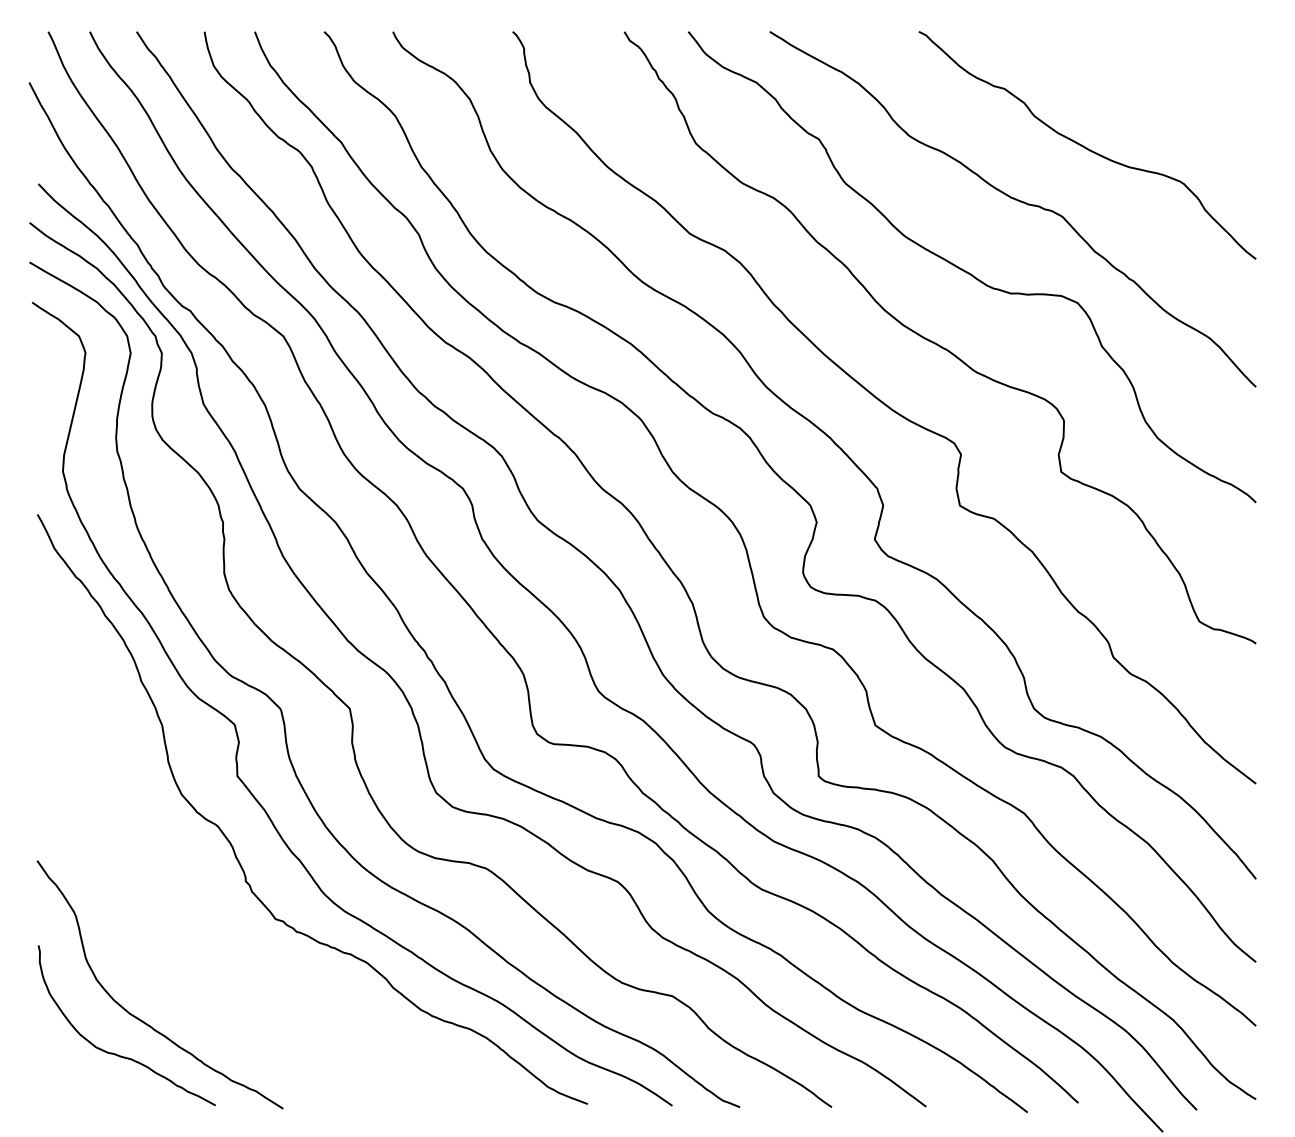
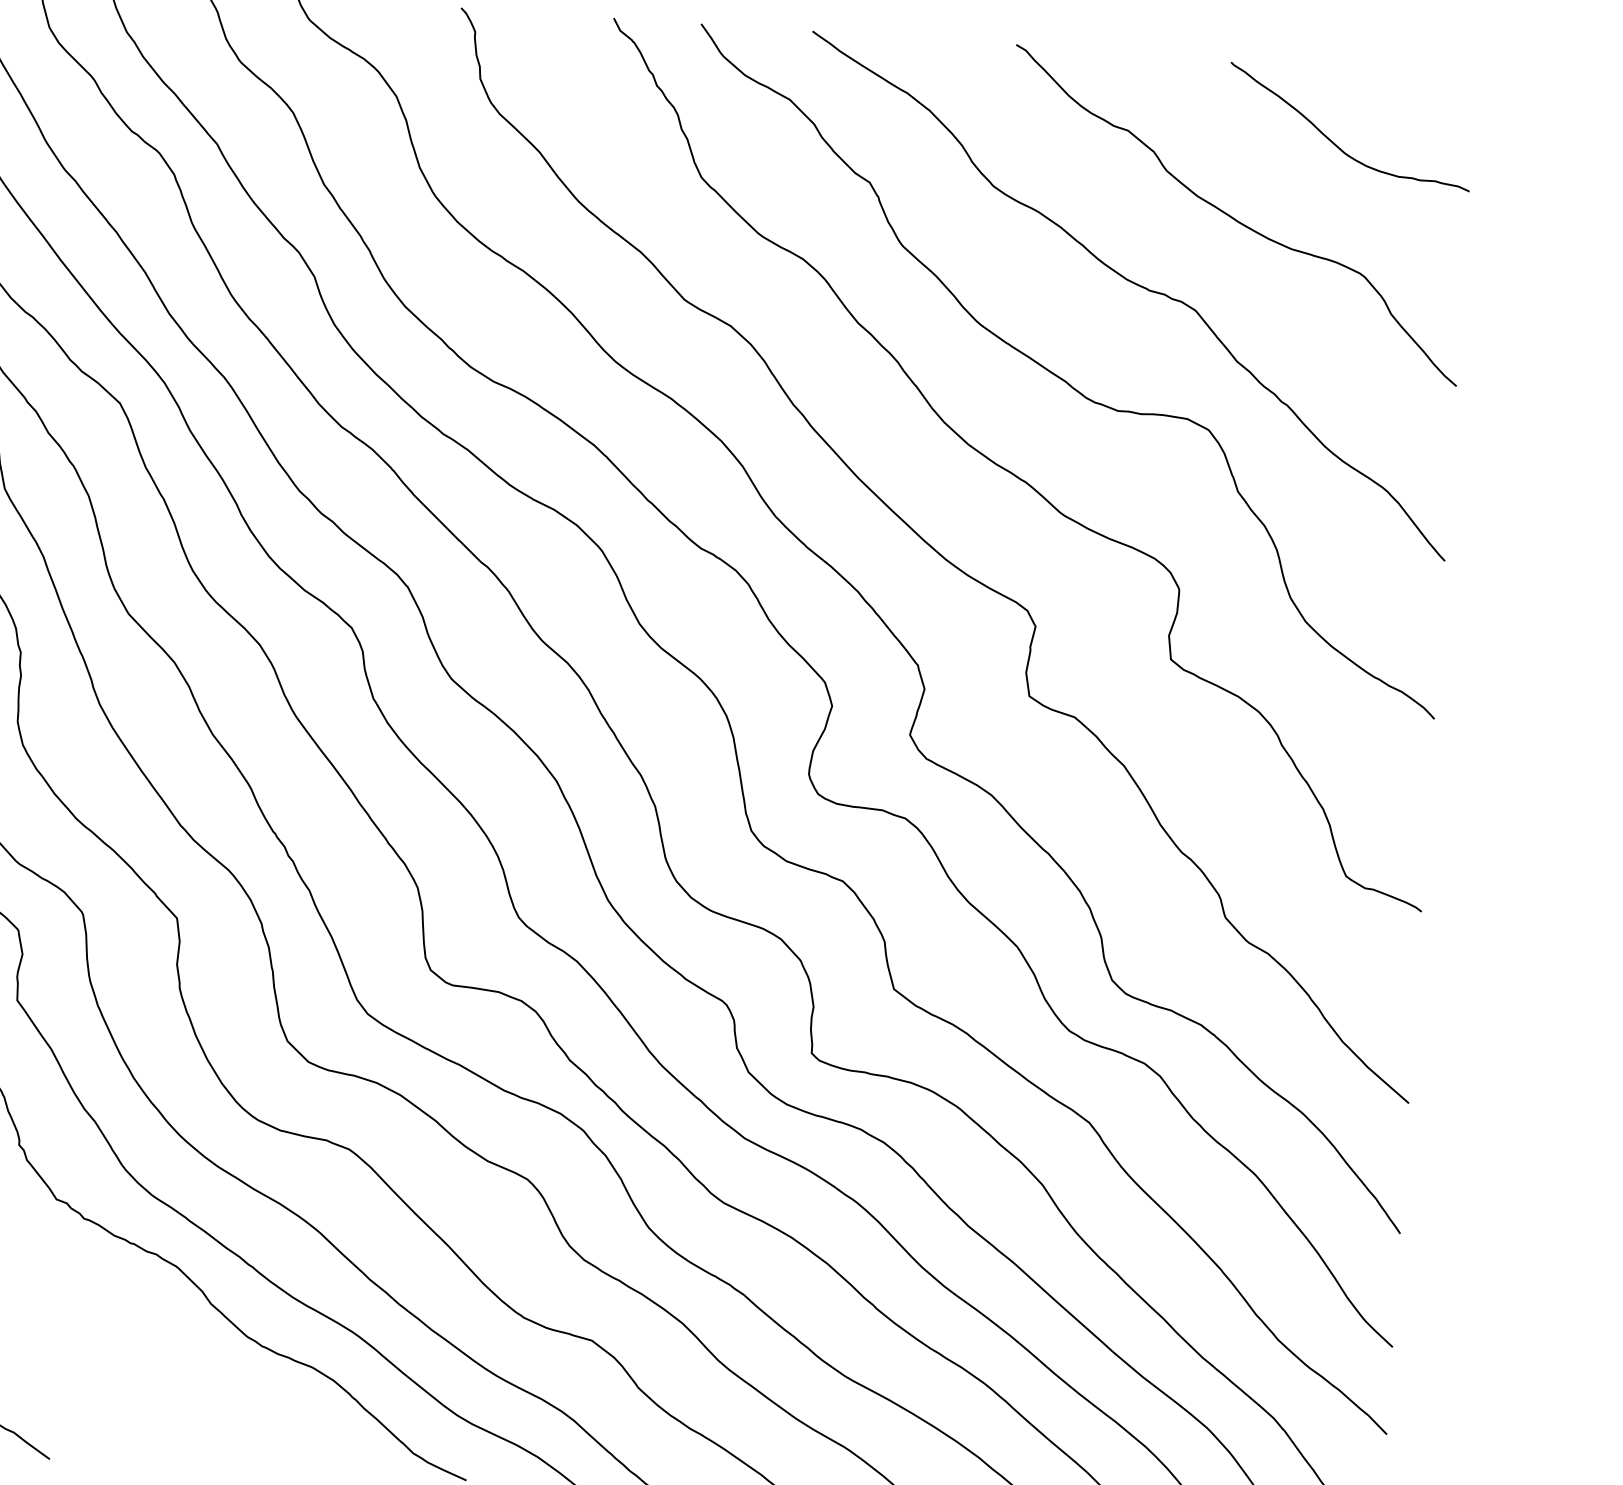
curve: (1154, 86) -> (1333, 141), added

